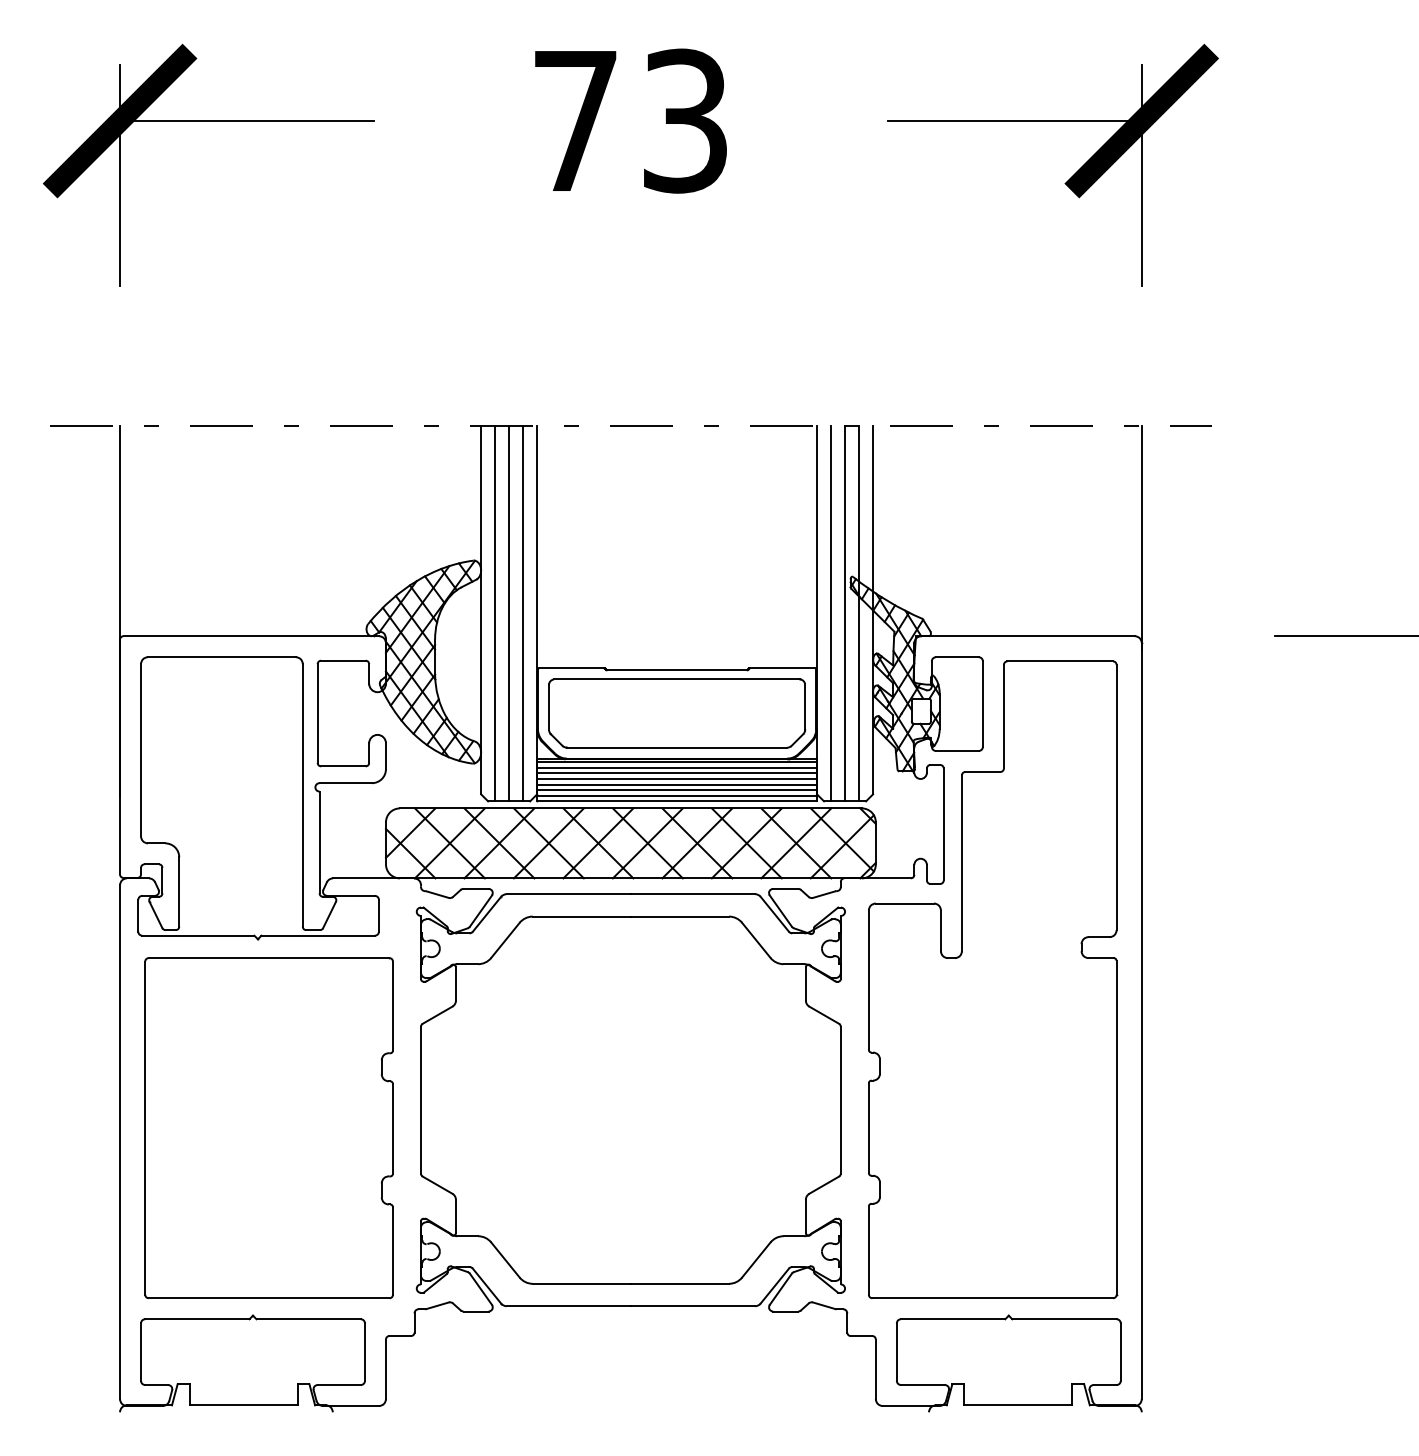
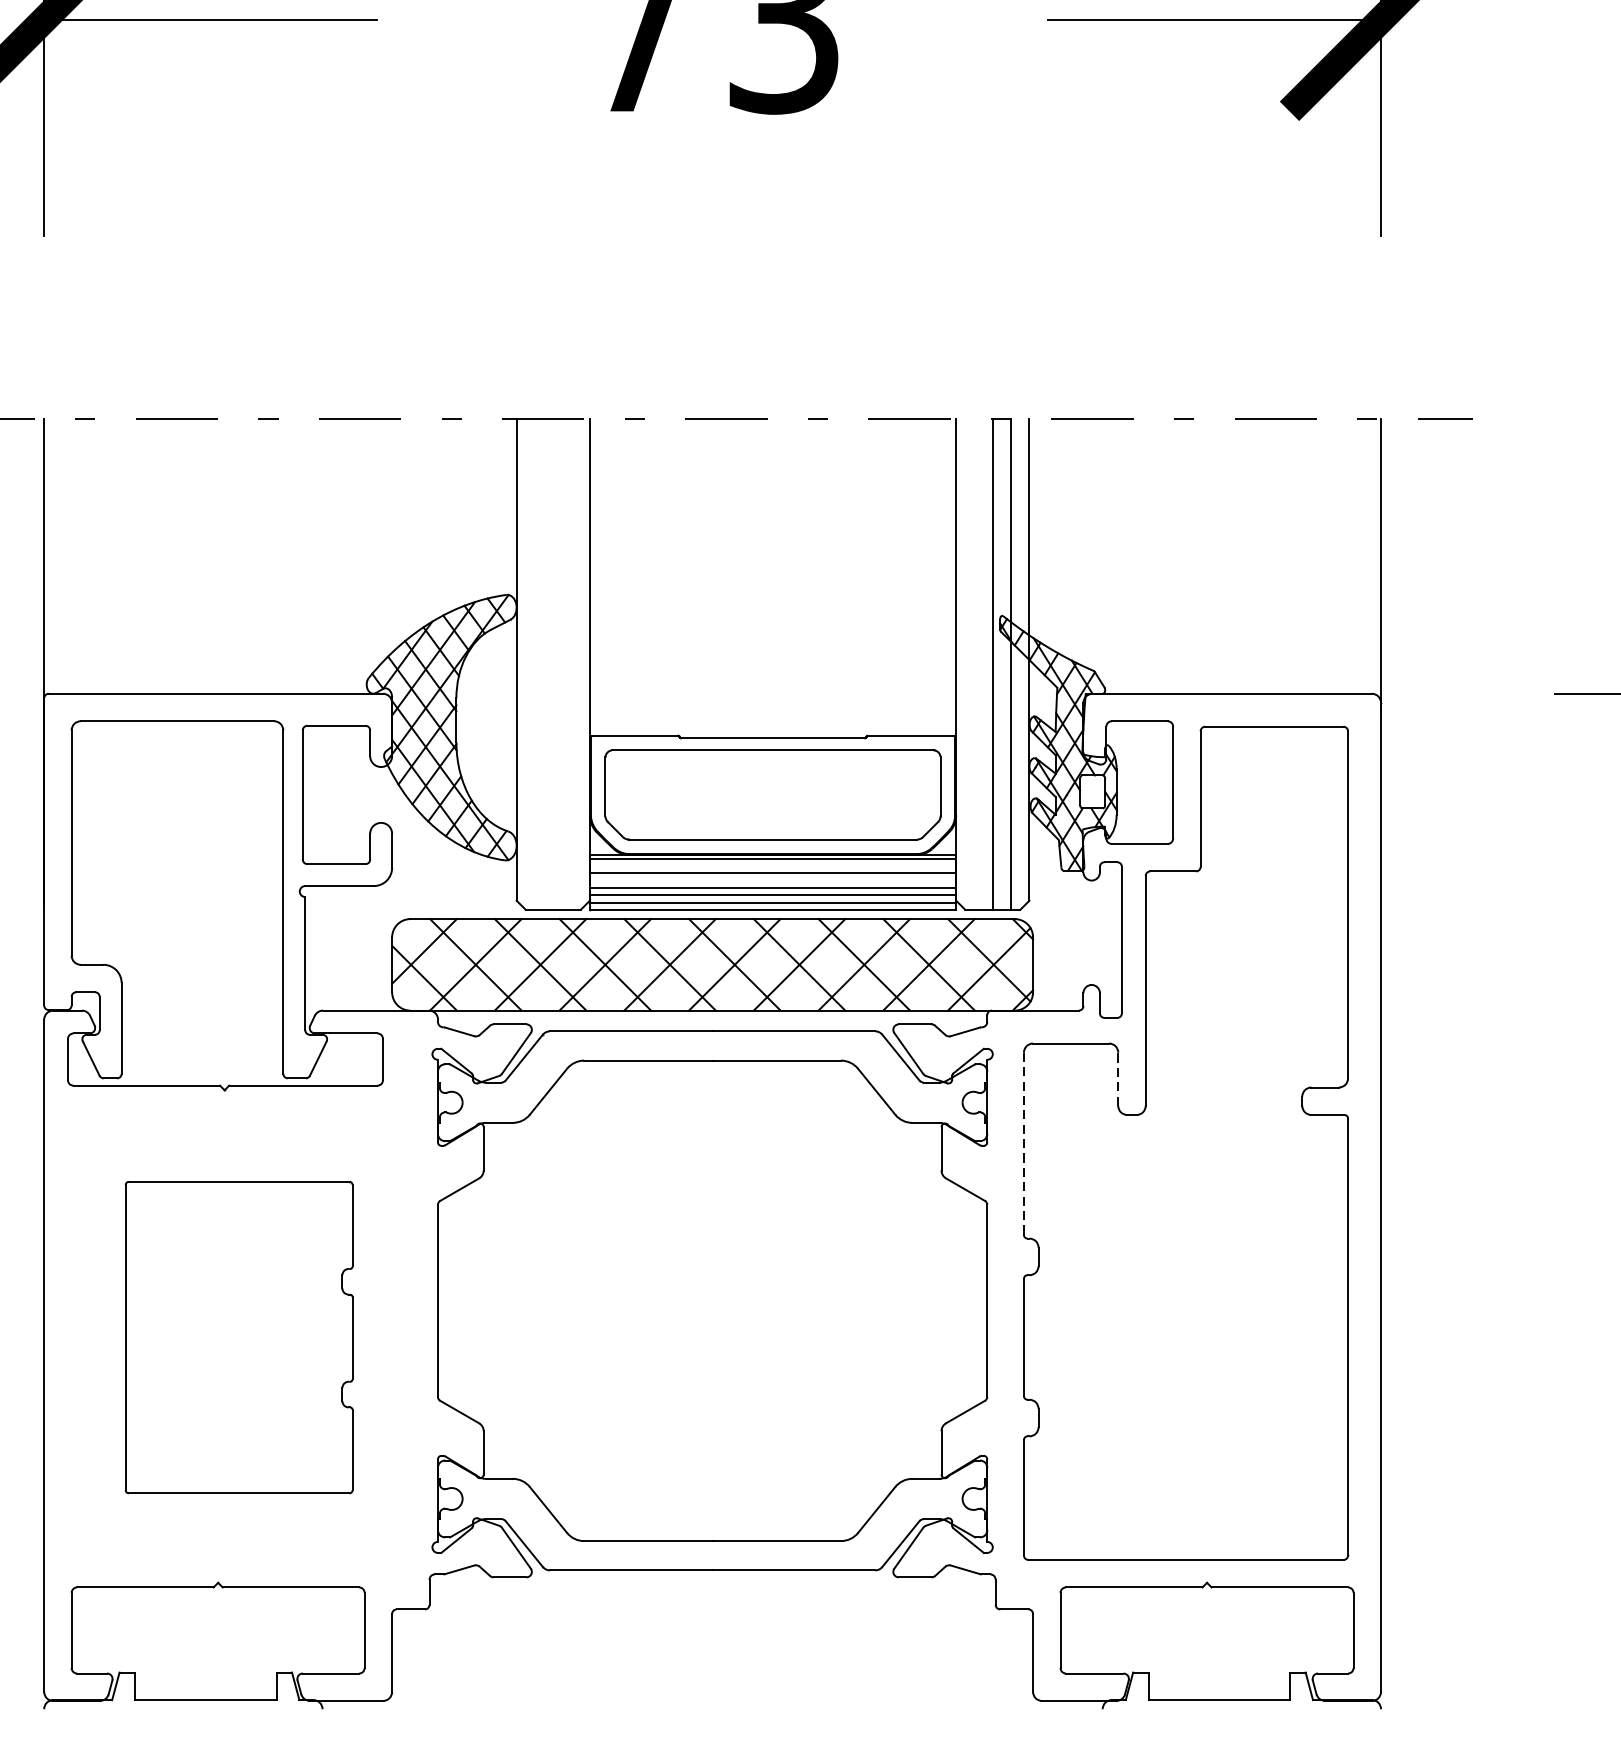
line: (495, 613) -> (535, 664), removed
line: (509, 613) -> (553, 664), removed
line: (523, 613) -> (572, 664), removed
line: (831, 613) -> (975, 664), removed
line: (677, 767) -> (773, 865), removed
line: (677, 778) -> (773, 879), removed
line: (940, 930) -> (1117, 1078), solid -> dashed
line: (868, 980) -> (1023, 1144), solid -> dashed
part: (268, 1128) -> (238, 1337), size x0.7

